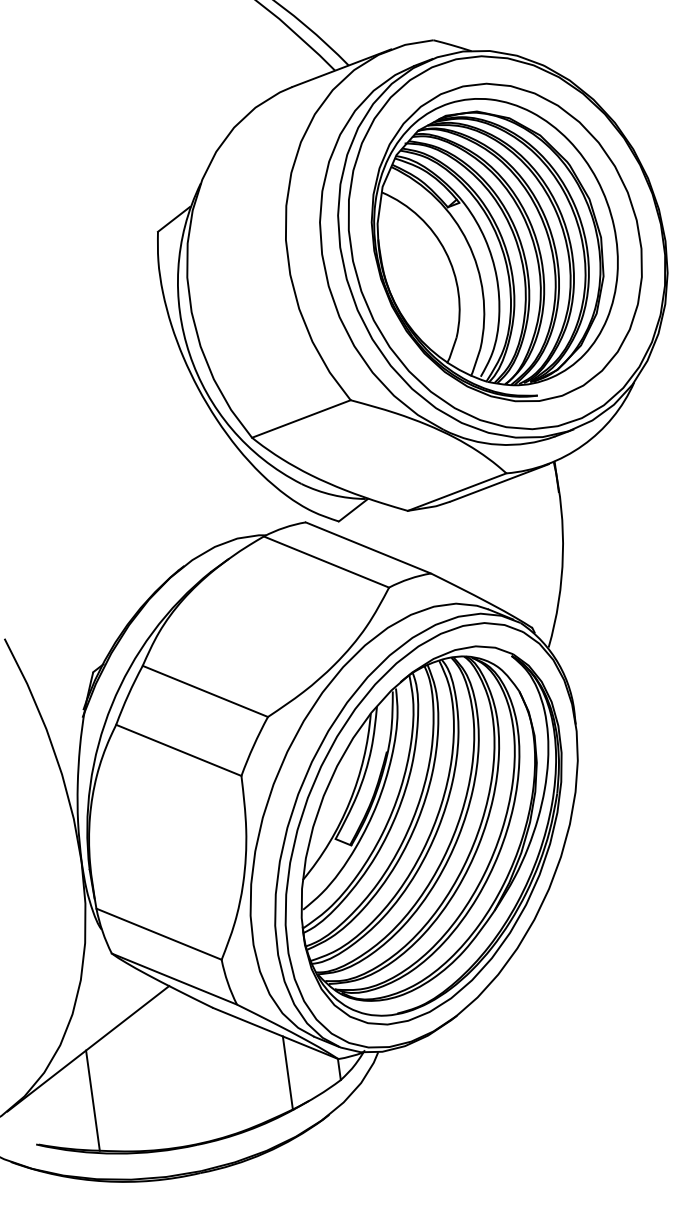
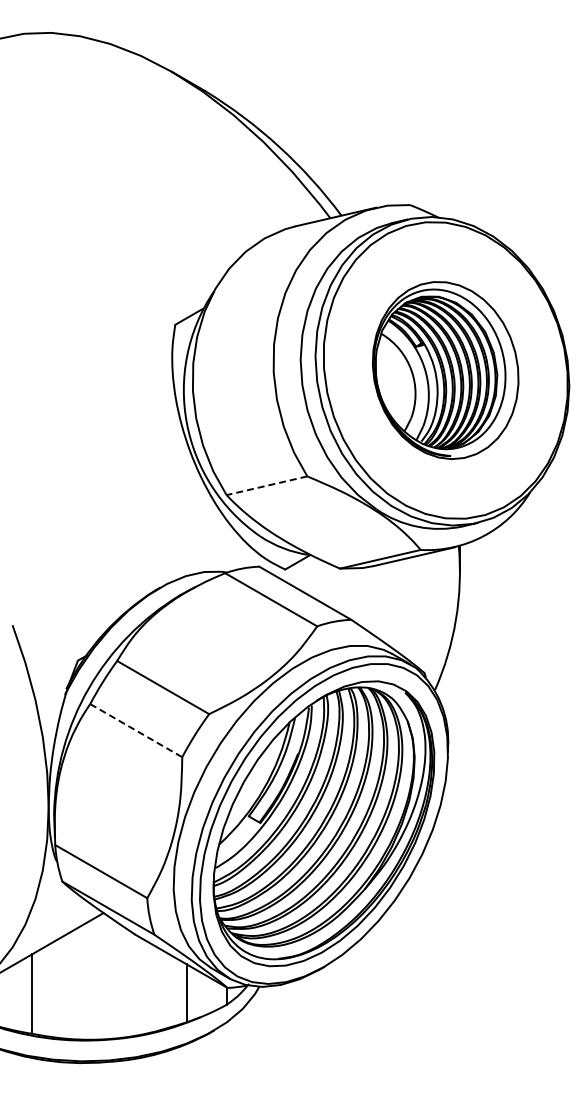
part: (506, 242) -> (445, 370), size x0.7
line: (300, 418) -> (266, 485), solid -> dashed
line: (179, 750) -> (136, 730), solid -> dashed

